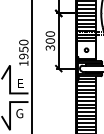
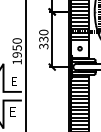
text: (50, 40) -> (43, 38), 300 -> 330
text: (19, 113) -> (12, 111), G -> E

